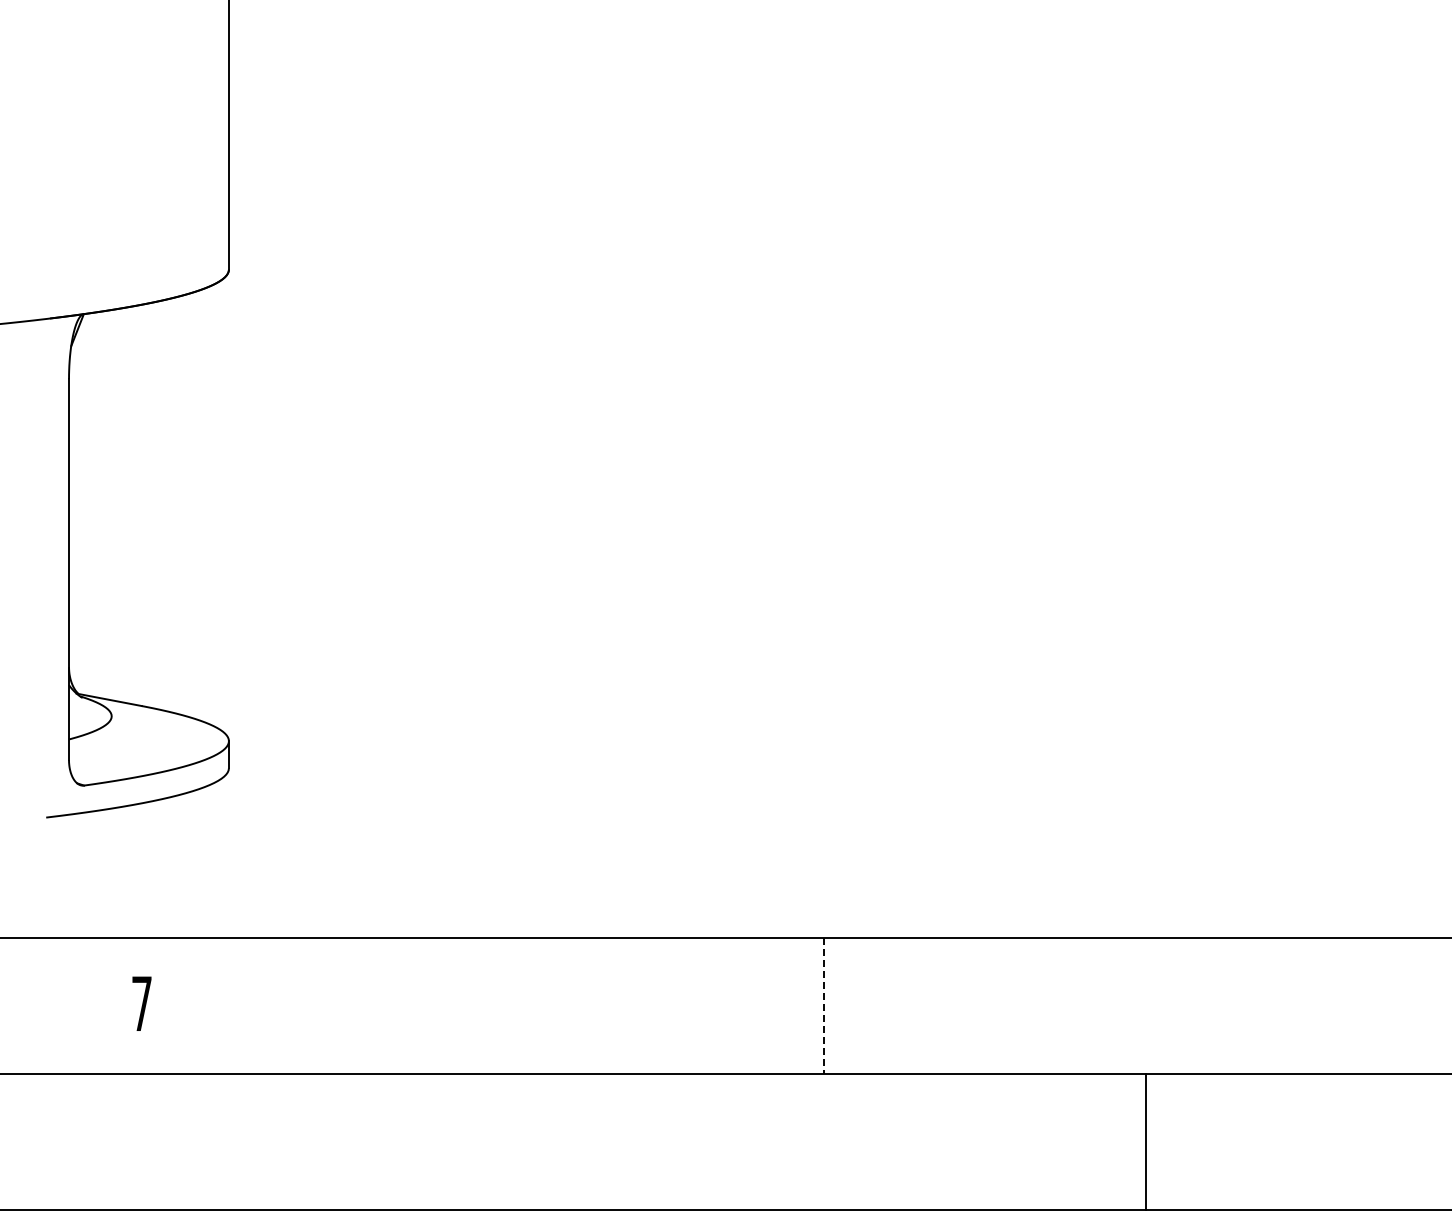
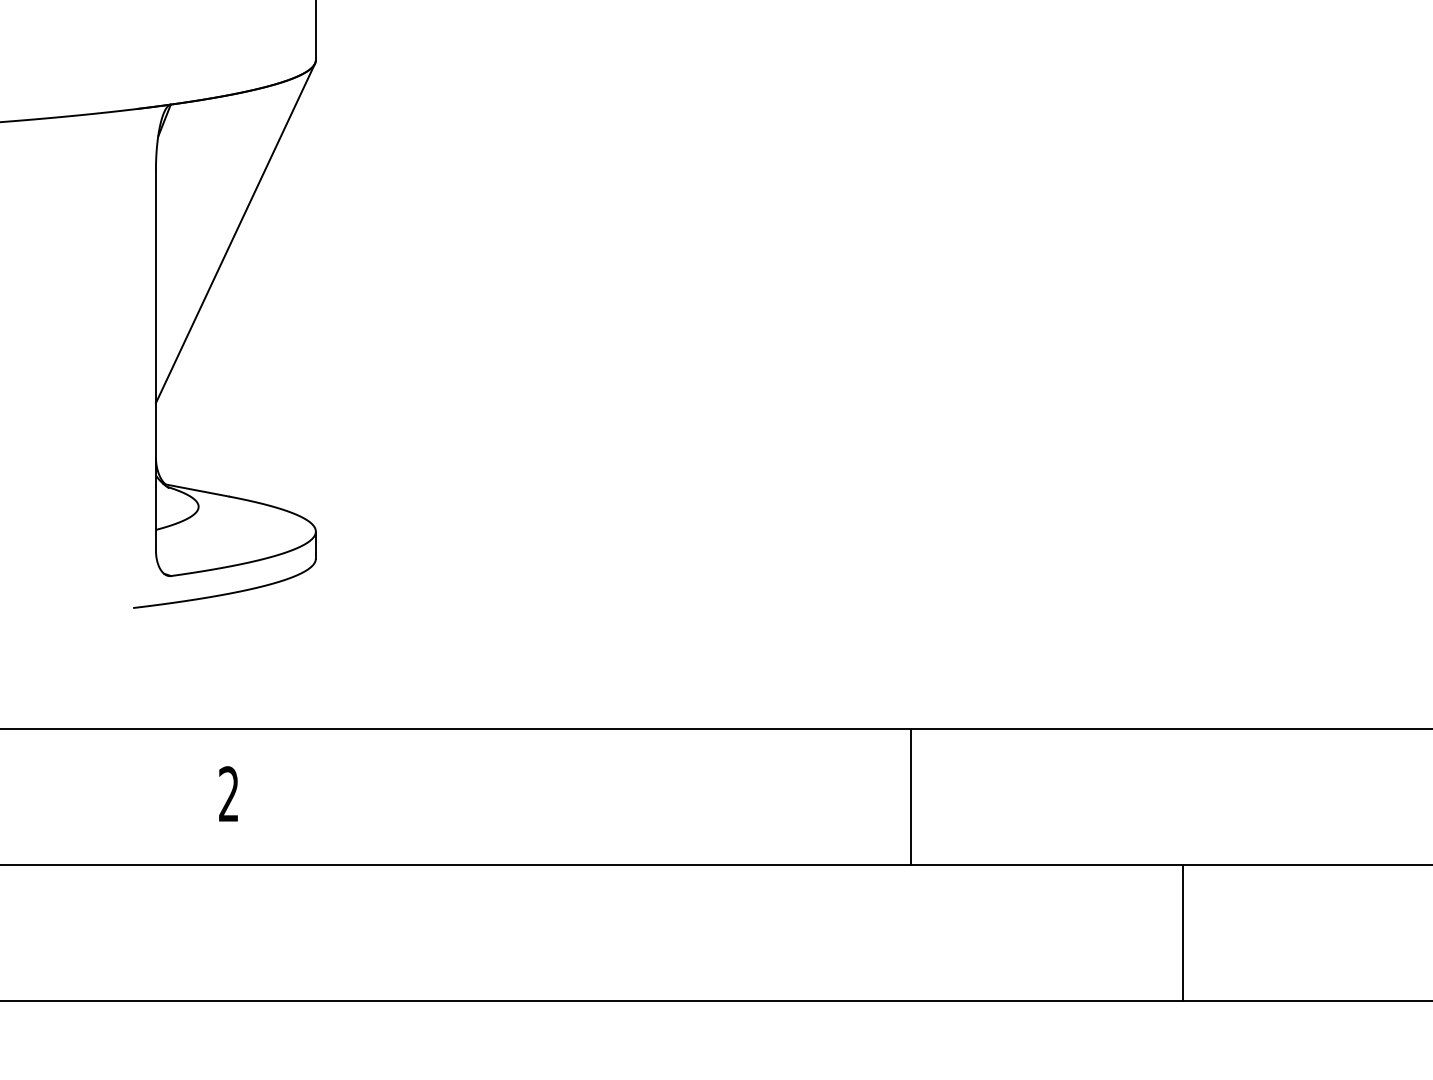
line: (148, 442) -> (235, 232), added
text: (141, 1002) -> (228, 792), 7 -> 2
line: (824, 1006) -> (911, 796), dashed -> solid
line: (1146, 1142) -> (1183, 932), moved

